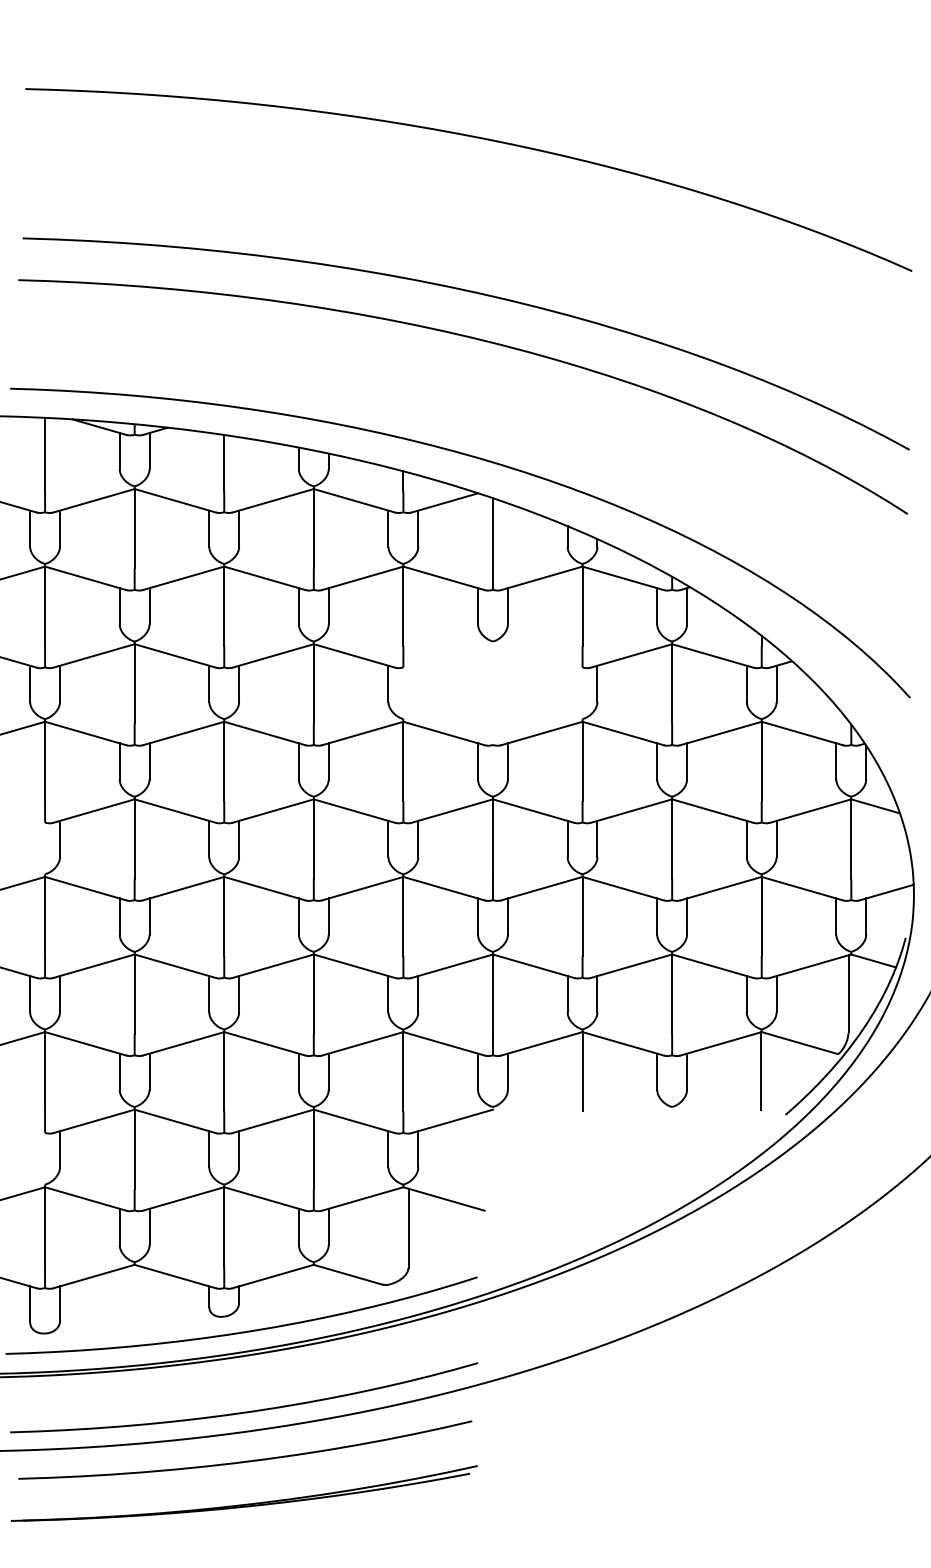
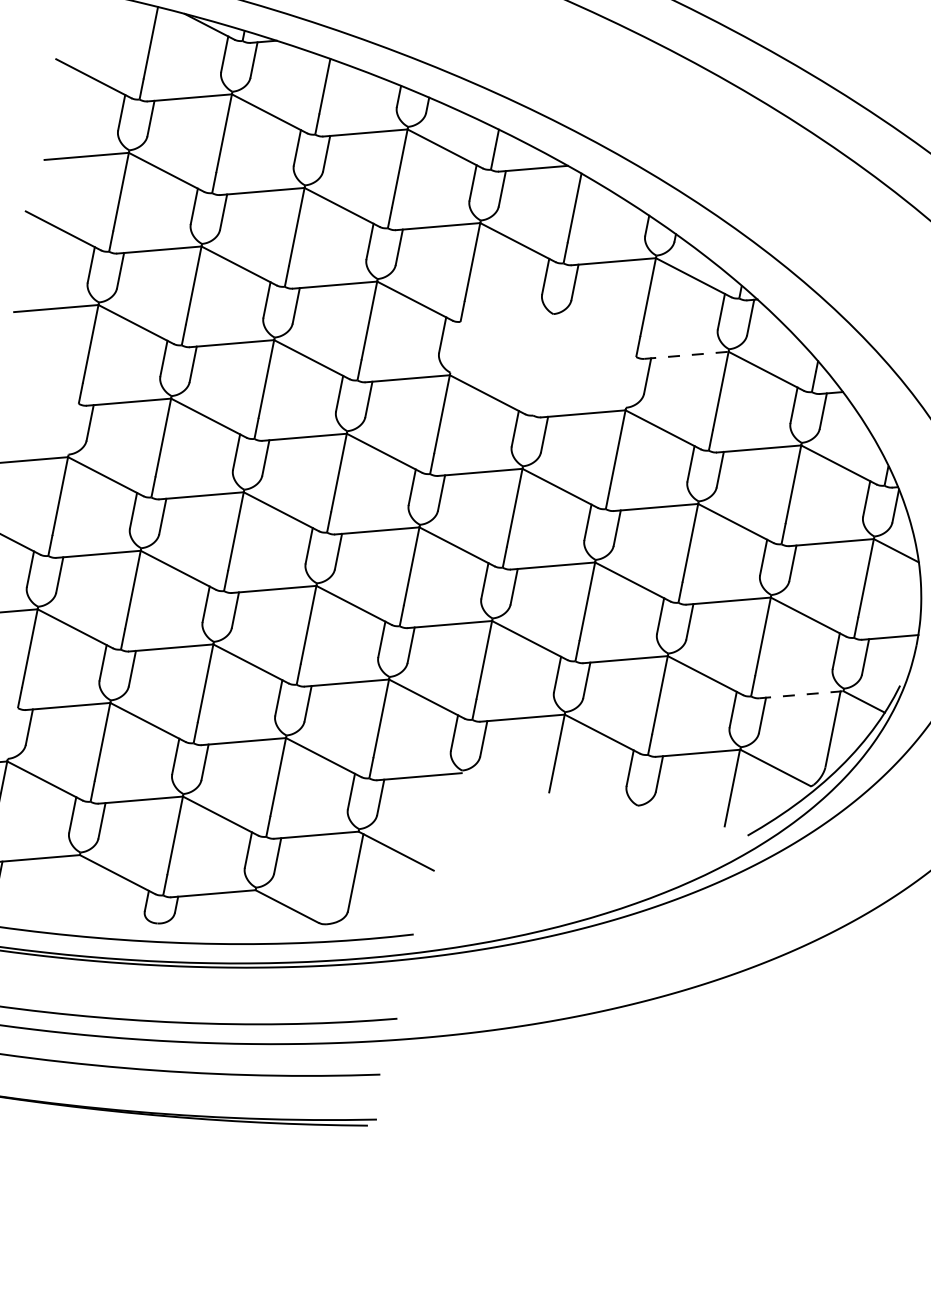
line: (631, 655) -> (686, 354), solid -> dashed
line: (811, 966) -> (802, 695), solid -> dashed

